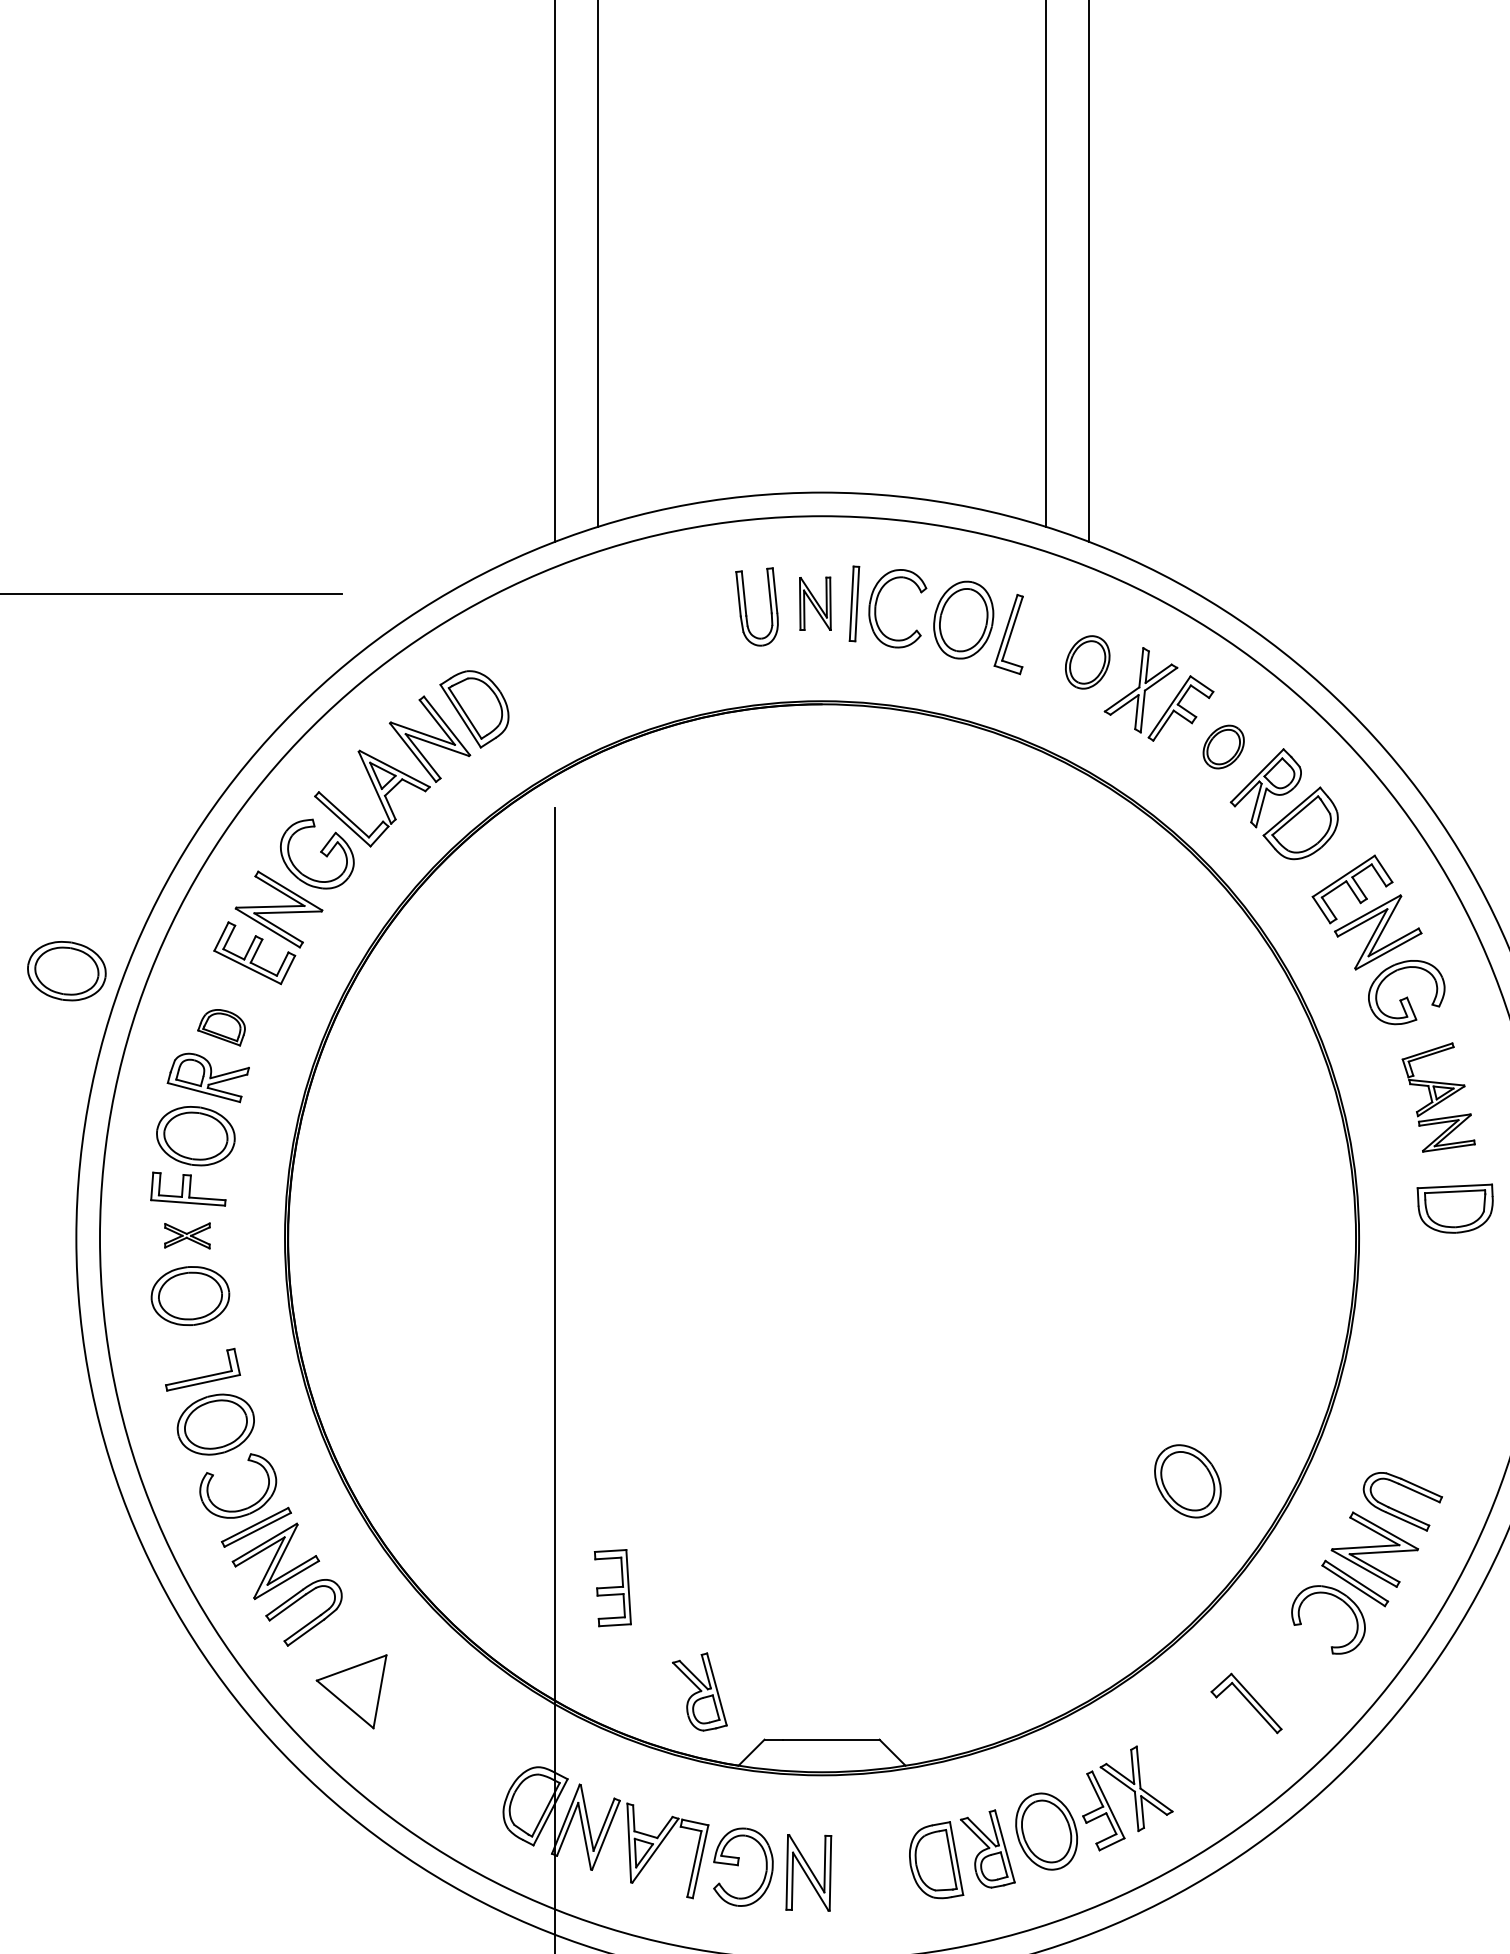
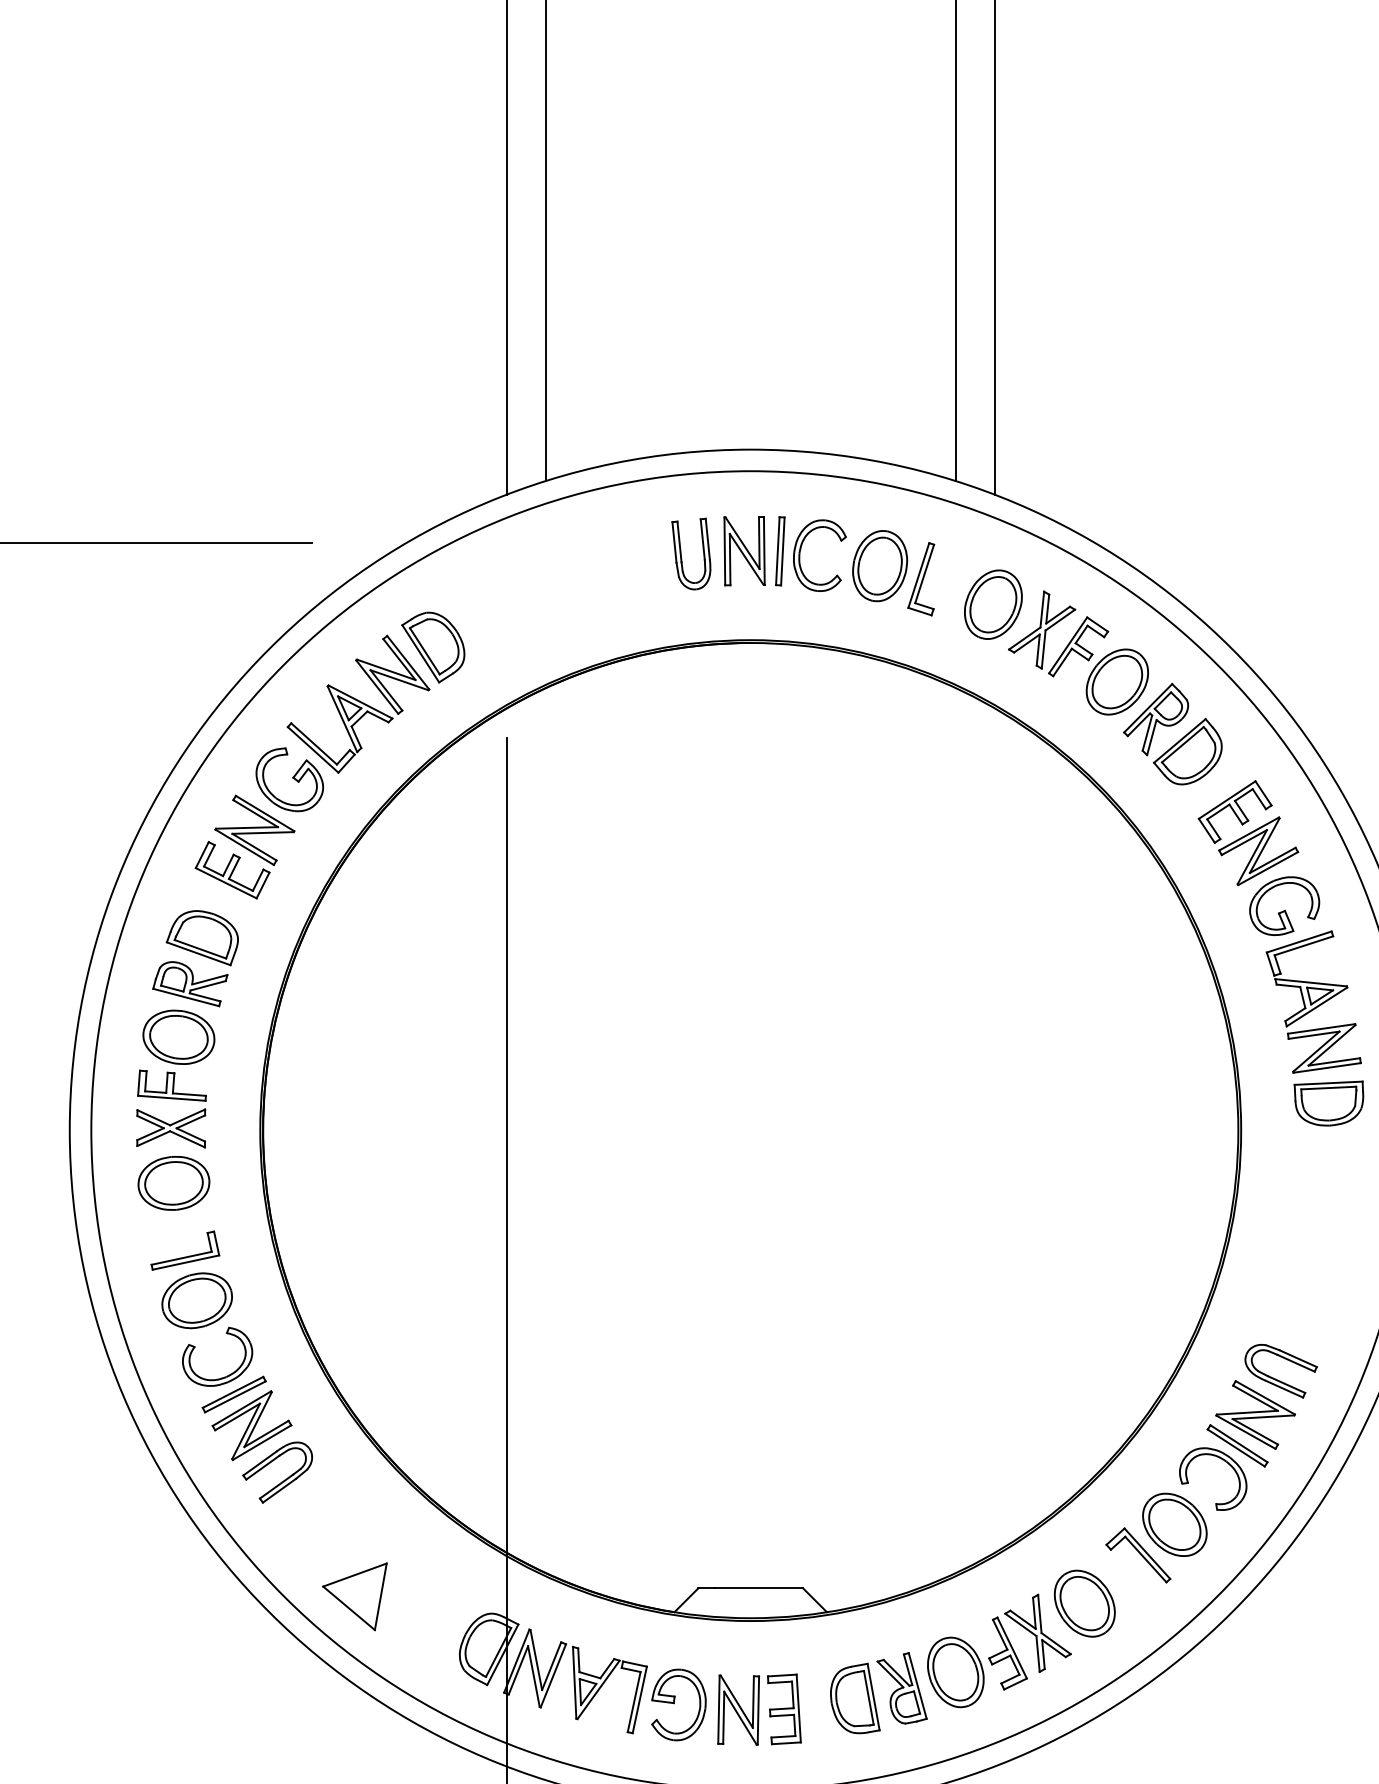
part: (815, 603) -> (744, 550), size x1.43
part: (1087, 662) -> (993, 604), size x1.43
part: (1223, 746) -> (1117, 681), size x1.67
part: (66, 971) -> (60, 886), removed
part: (221, 1027) -> (202, 938), size x1.67
part: (1438, 1097) -> (1313, 1002), size x1.43
part: (187, 1235) -> (171, 1128), size x1.67
part: (1187, 1481) -> (1084, 1603), moved
part: (612, 1588) -> (784, 1709), moved
part: (1286, 1670) -> (1174, 1525), added
part: (351, 1691) -> (354, 1596), moved
part: (699, 1691) -> (638, 1544), removed

